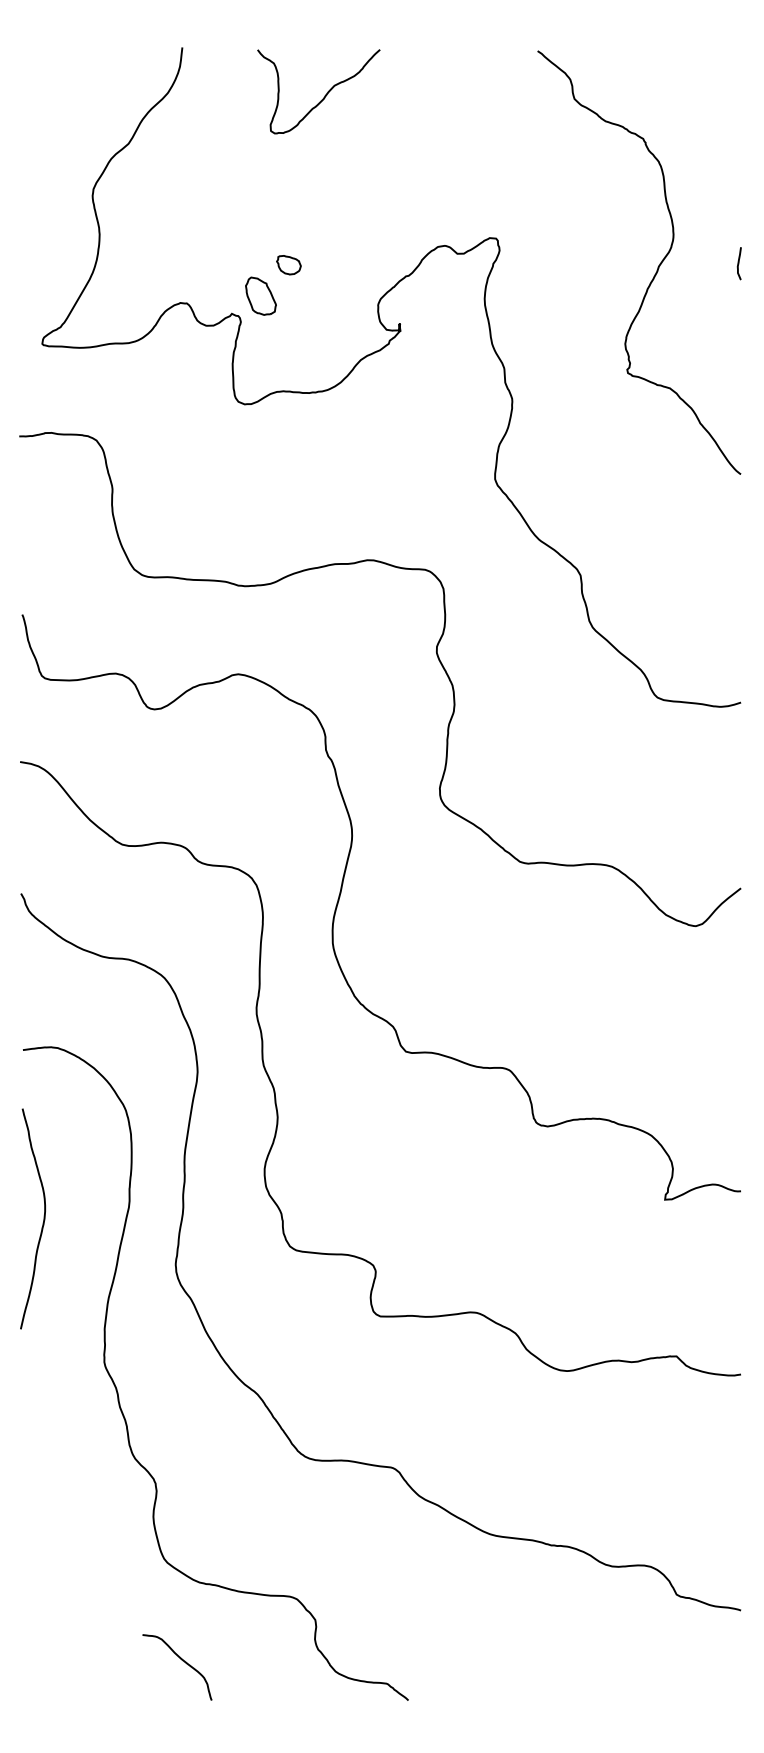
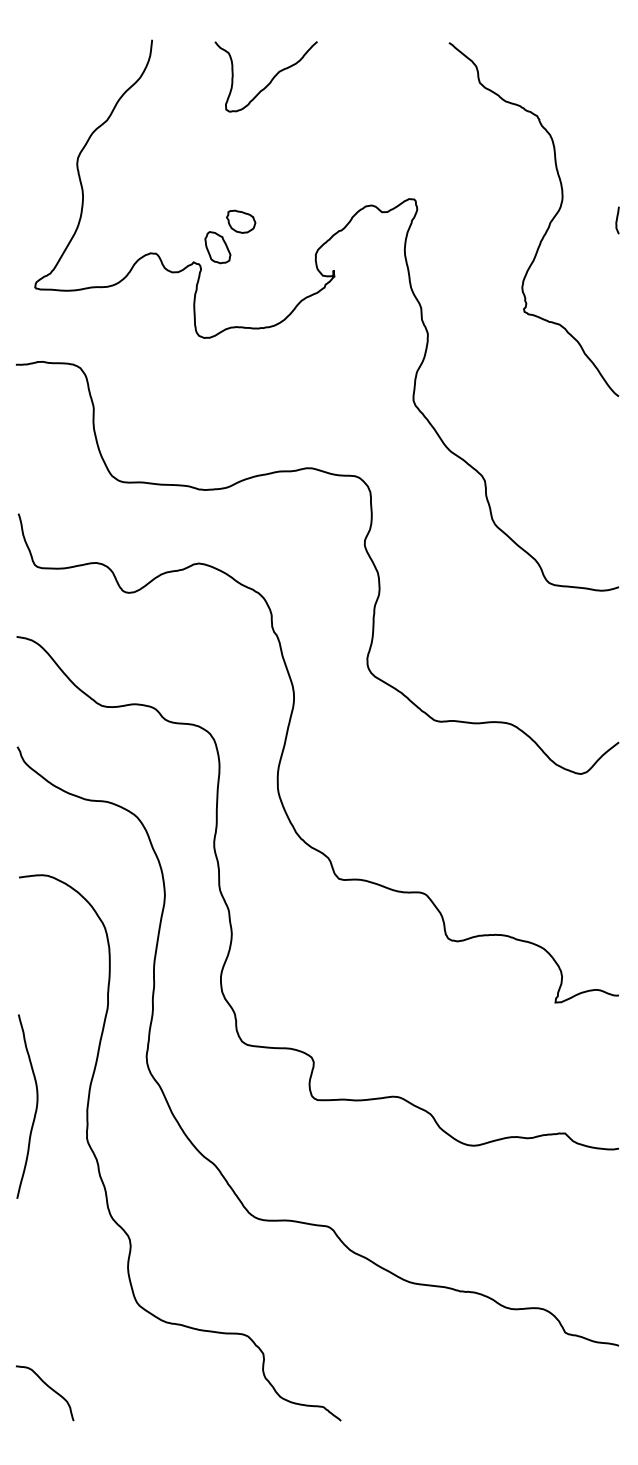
part: (289, 264) -> (241, 221), size x1.43
curve: (42, 1219) -> (35, 1107), moved
curve: (182, 1661) -> (49, 1388), moved

